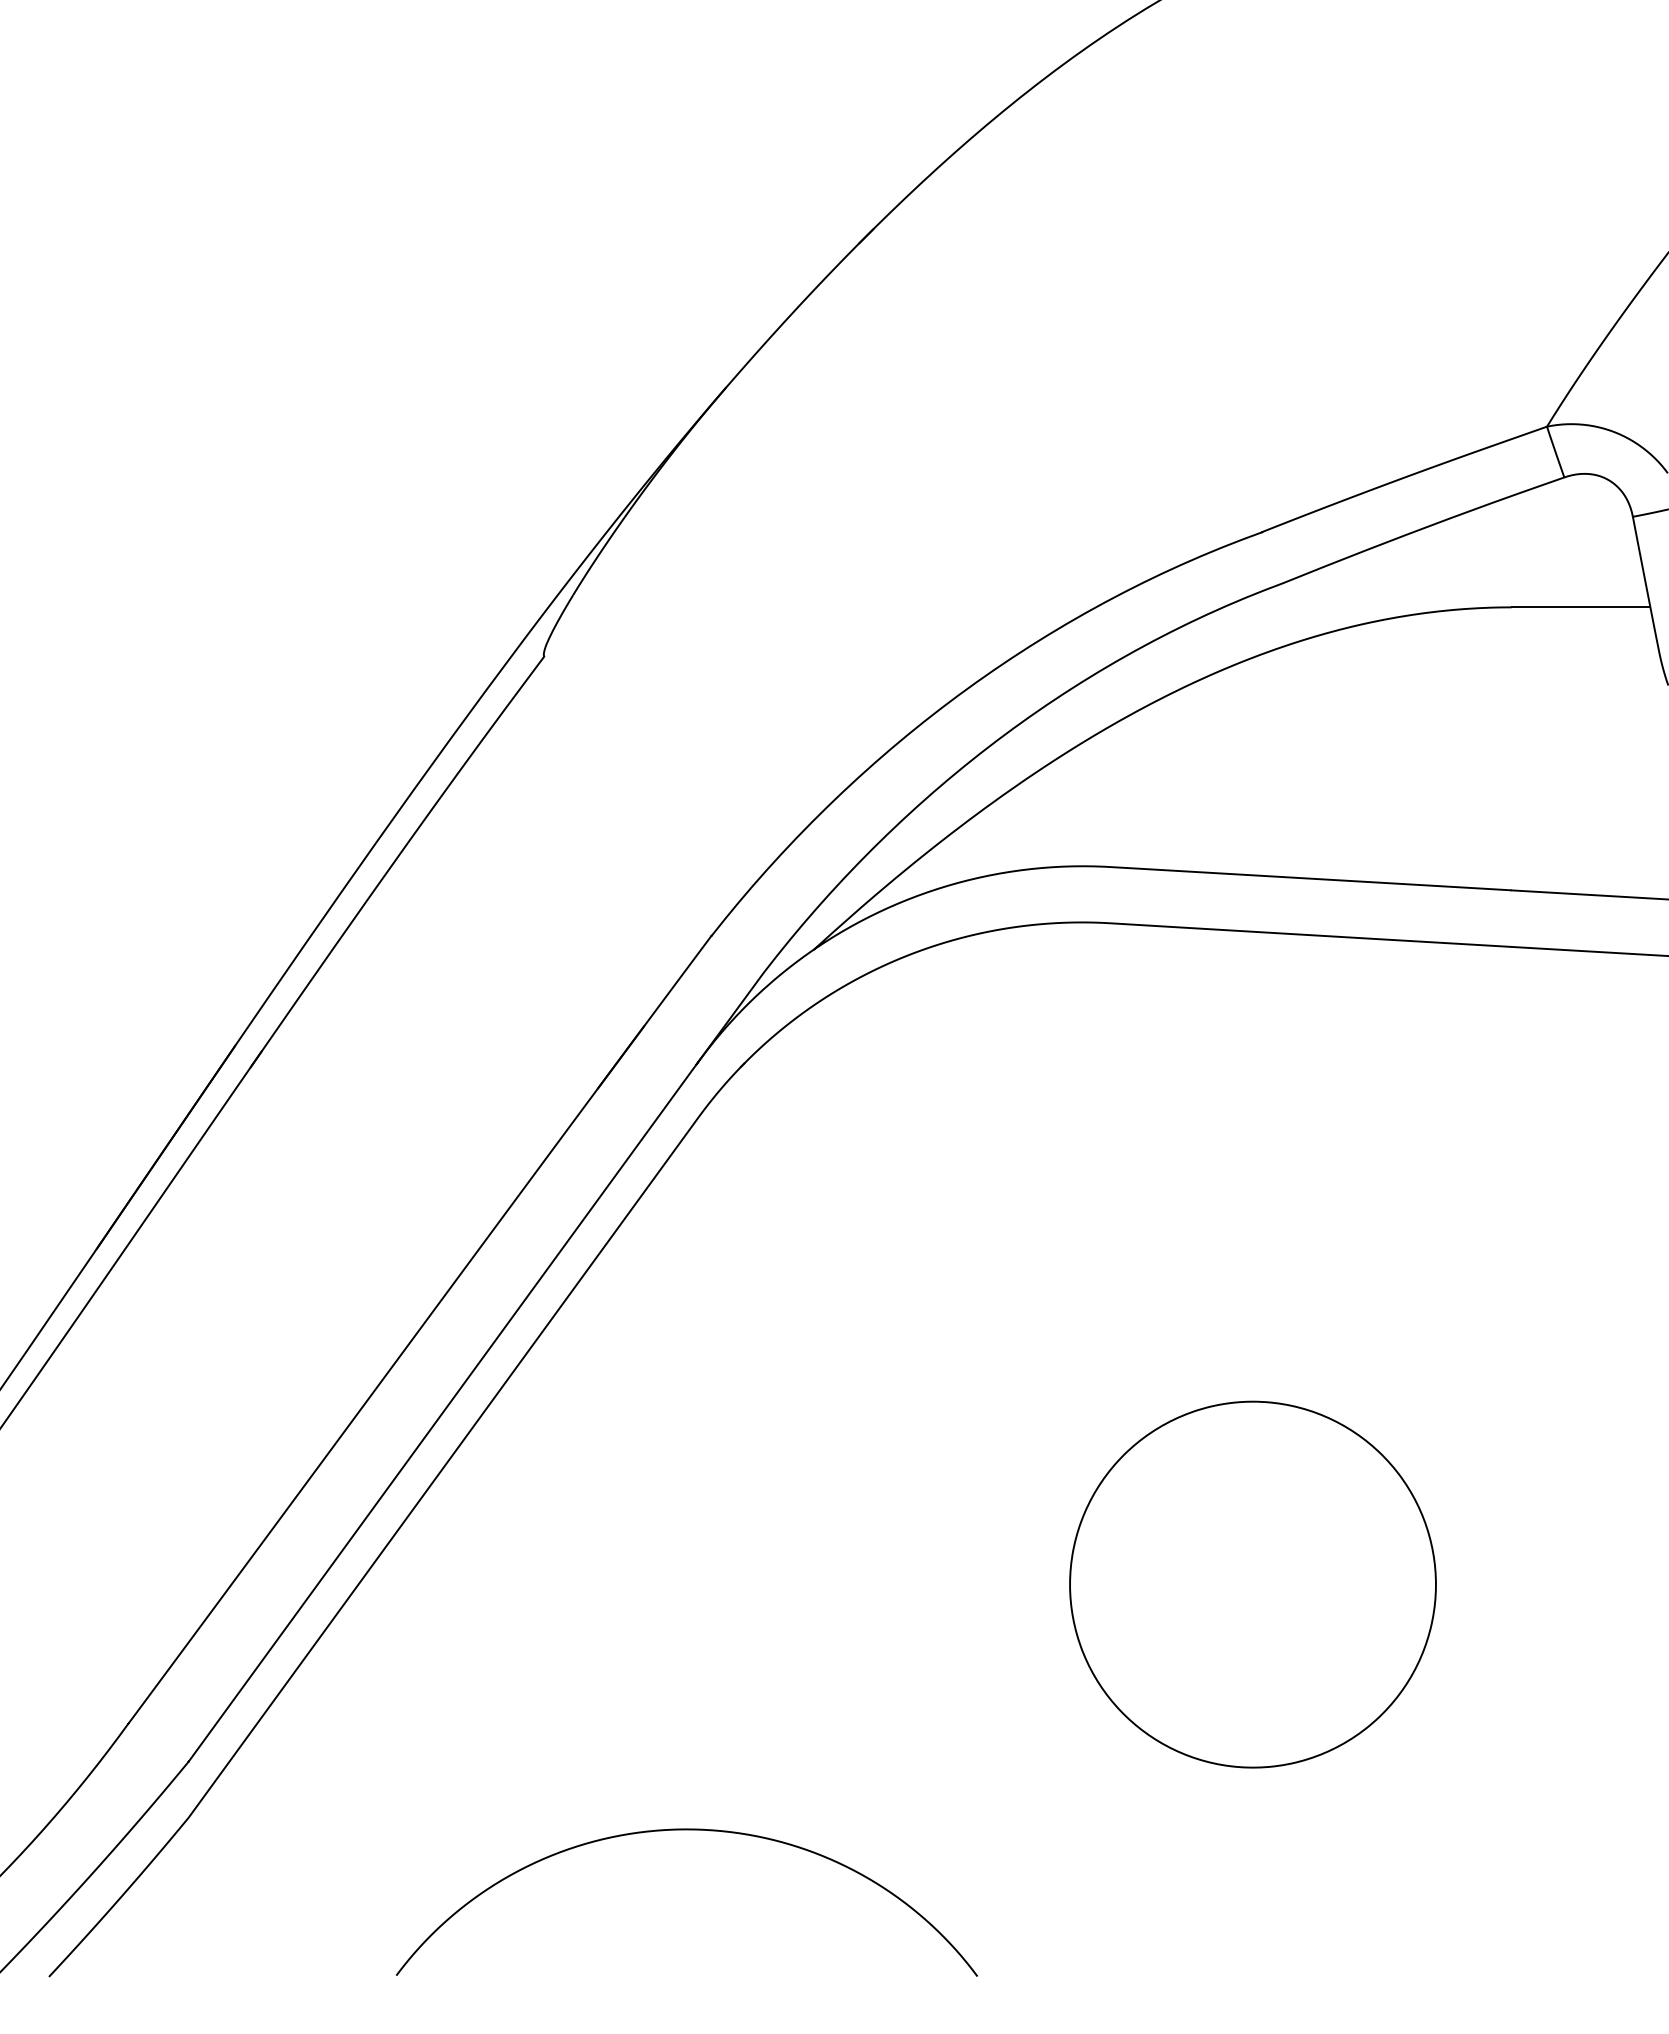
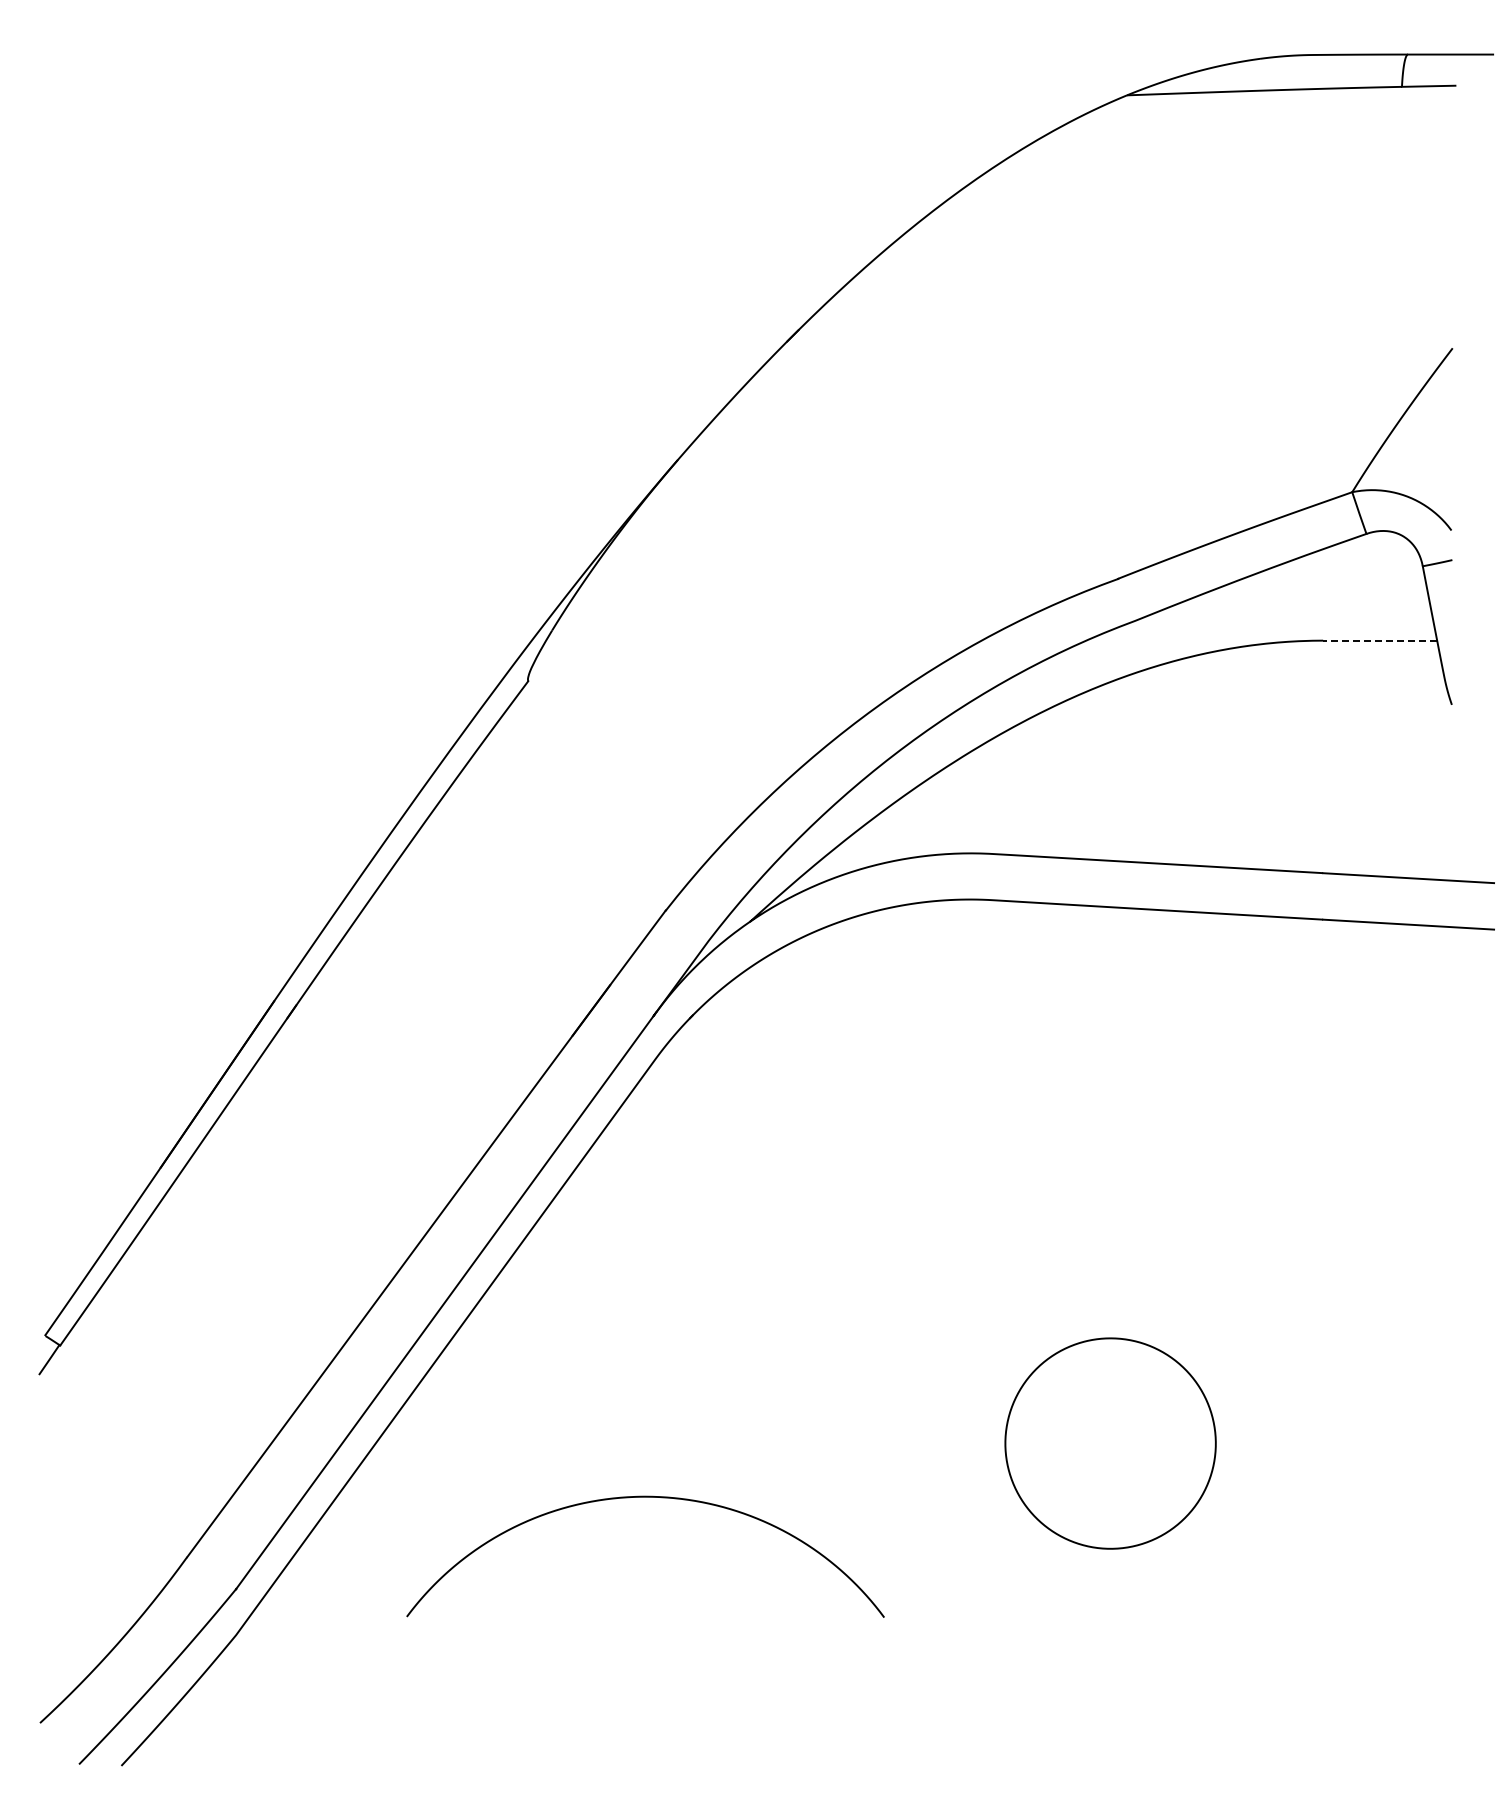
line: (1580, 607) -> (1379, 640), solid -> dashed
part: (1252, 1584) -> (1110, 1443), size x0.7
curve: (686, 1830) -> (645, 1497), moved

